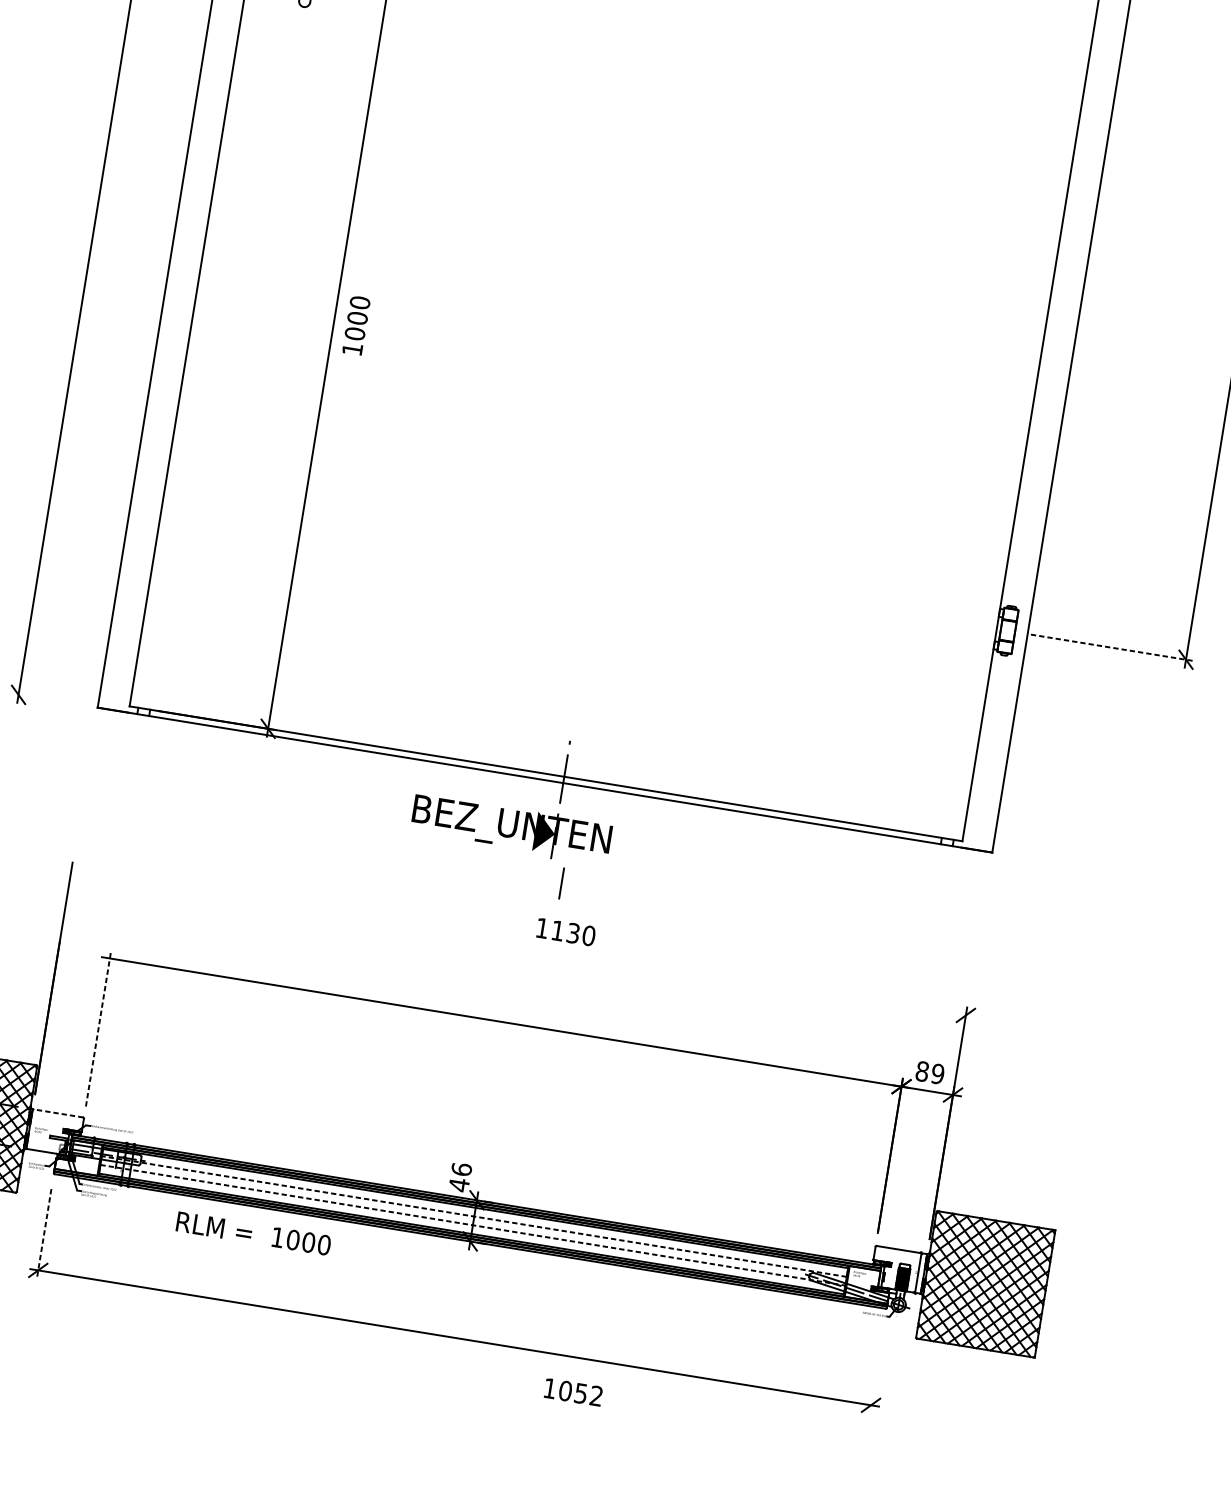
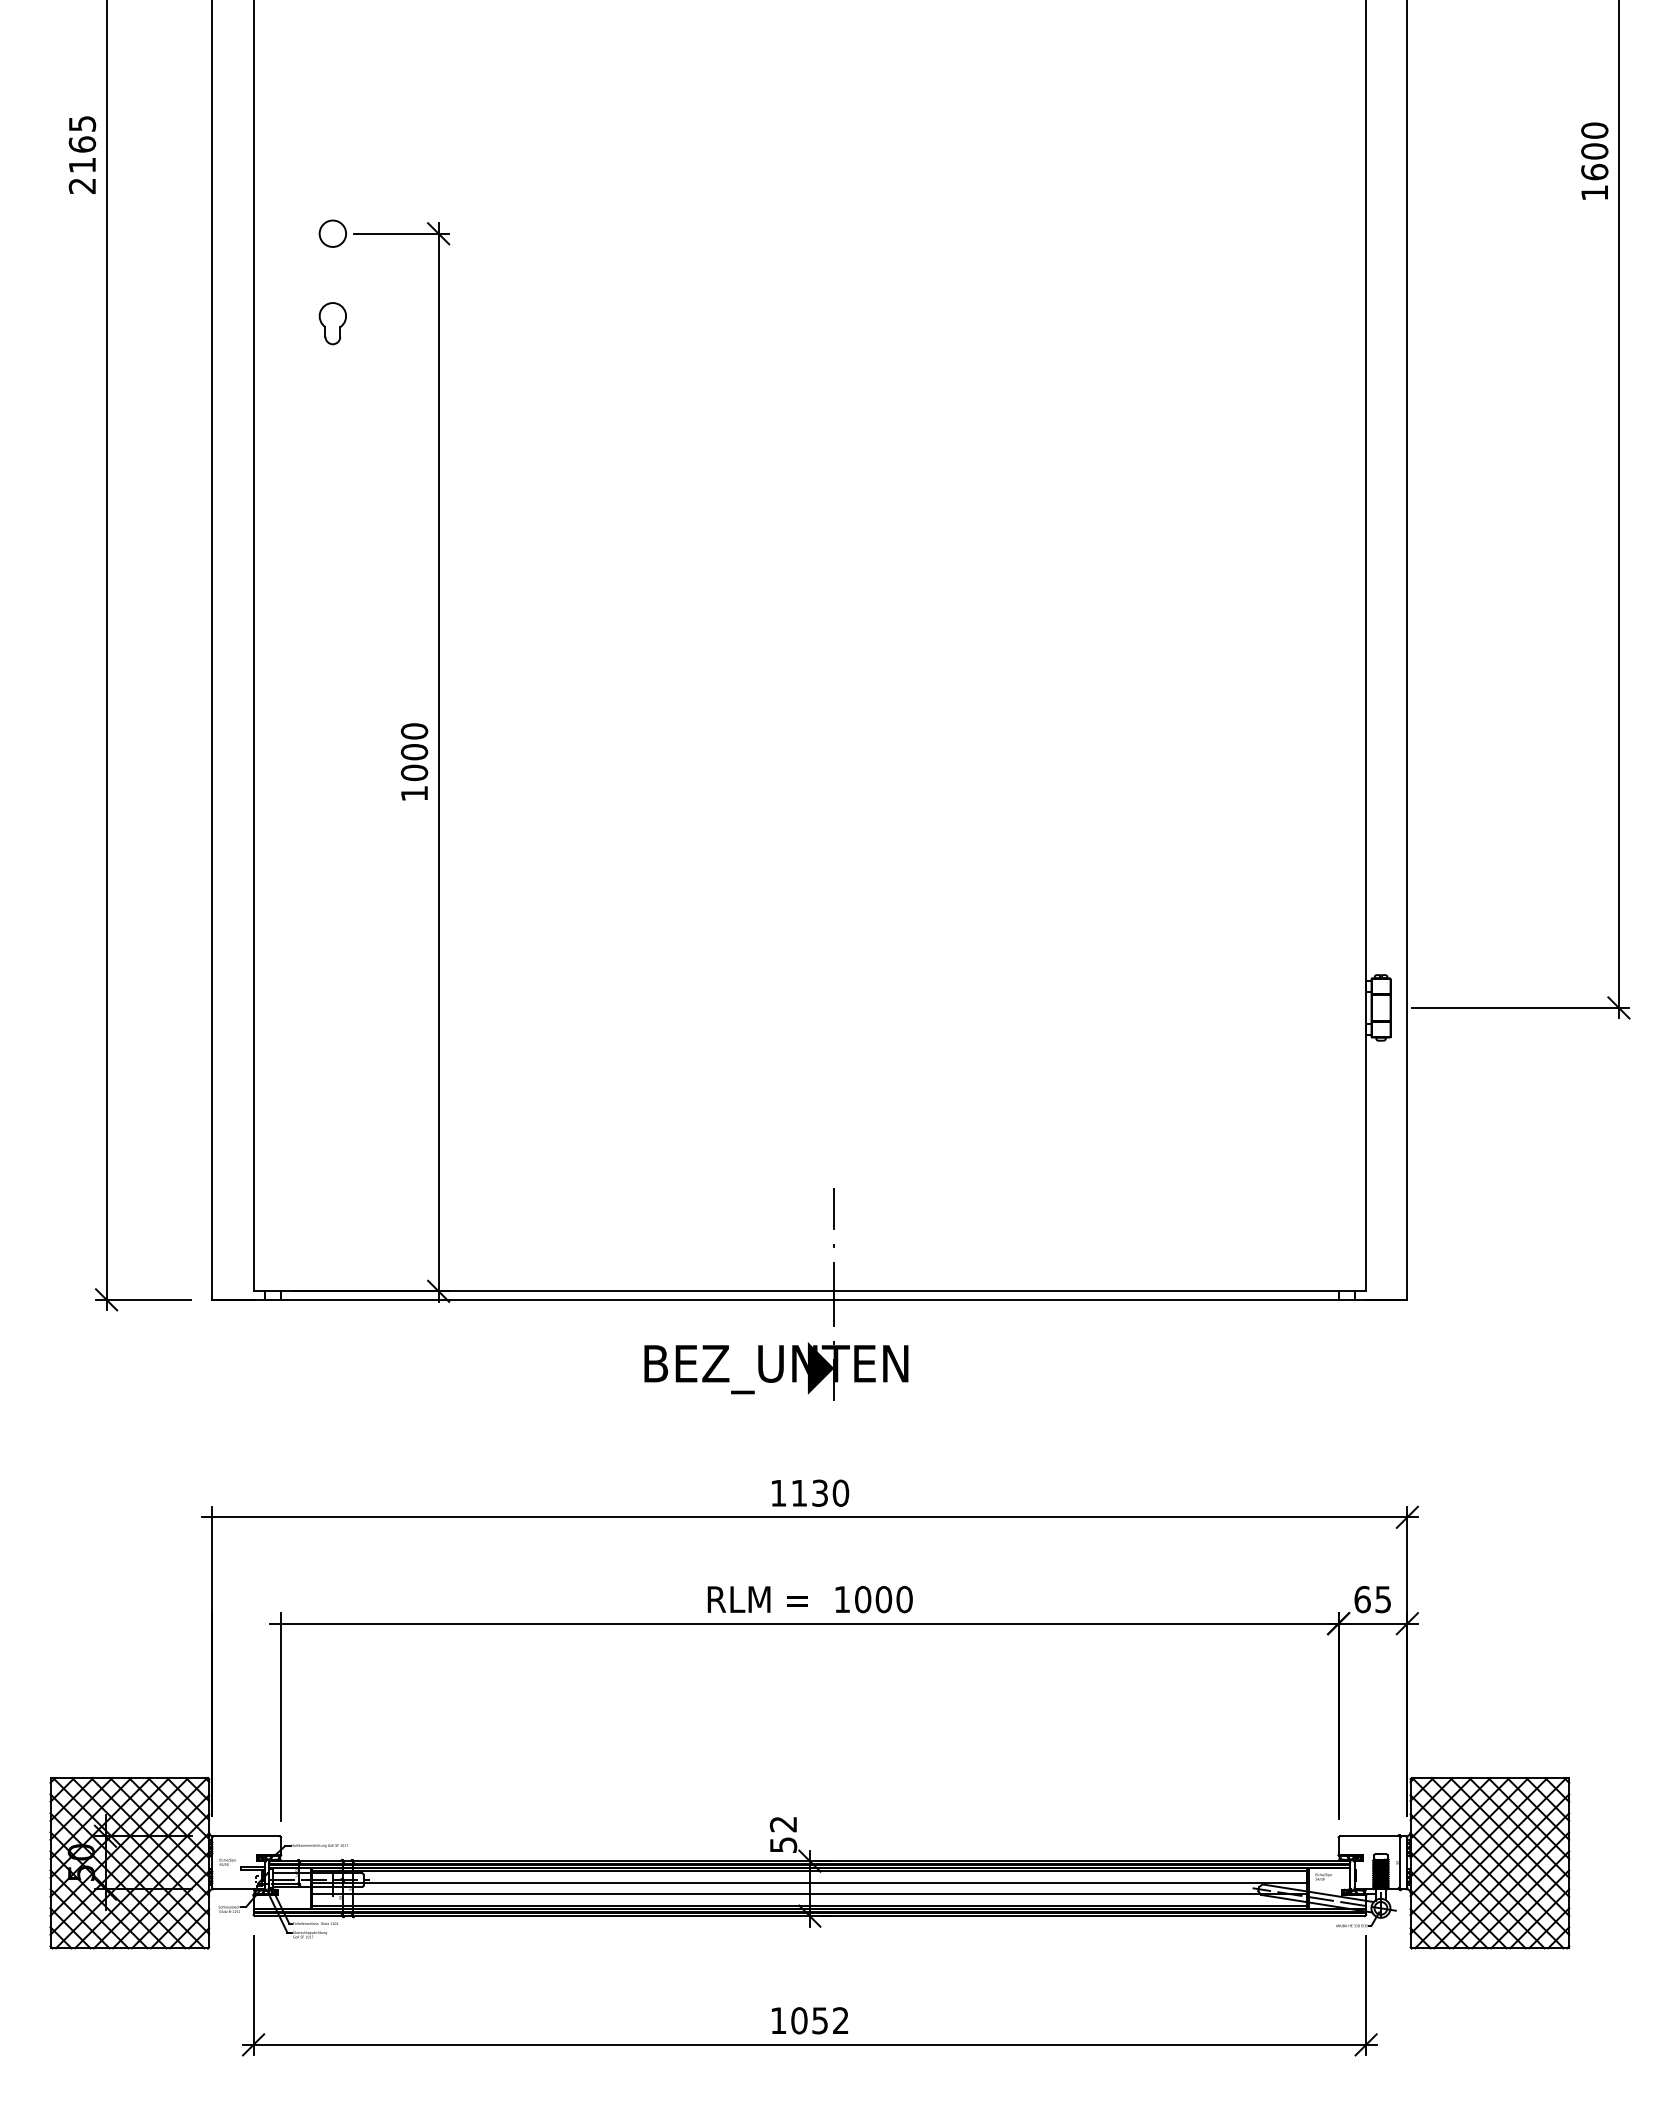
text: (356, 325) -> (414, 761), moved
line: (1112, 647) -> (1520, 1007), dashed -> solid
line: (46, 699) -> (143, 1299), added
line: (561, 883) -> (833, 1208), moved
text: (566, 931) -> (810, 1492), moved
line: (518, 943) -> (809, 1517), added
line: (98, 1028) -> (281, 1716), dashed -> solid
text: (929, 1072) -> (1372, 1599), 89 -> 65
line: (58, 1113) -> (246, 1836), dashed -> solid
text: (460, 1177) -> (783, 1834), 46 -> 52
line: (474, 1216) -> (809, 1882), dashed -> solid
line: (472, 1225) -> (809, 1894), dashed -> solid
line: (44, 1233) -> (253, 1995), dashed -> solid
text: (253, 1233) -> (809, 1599), moved
line: (877, 1368) -> (1366, 1995), added
text: (573, 1392) -> (809, 2020), moved

